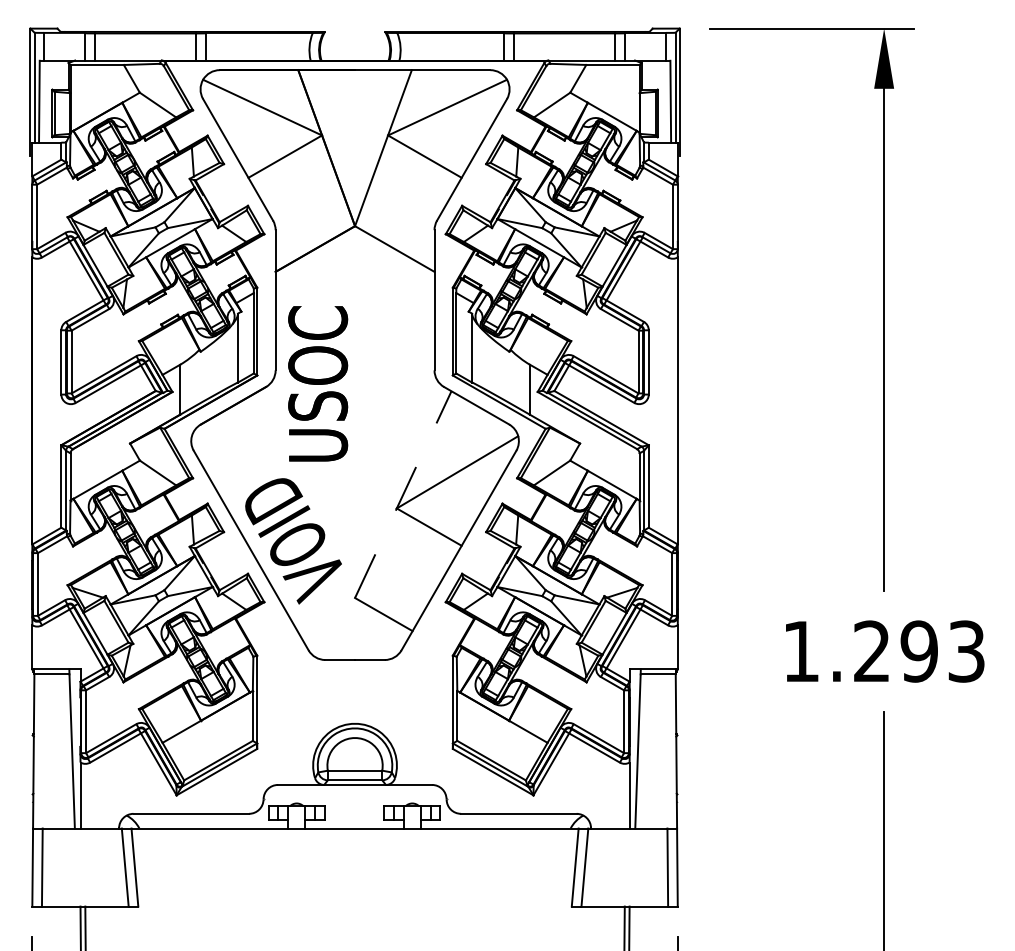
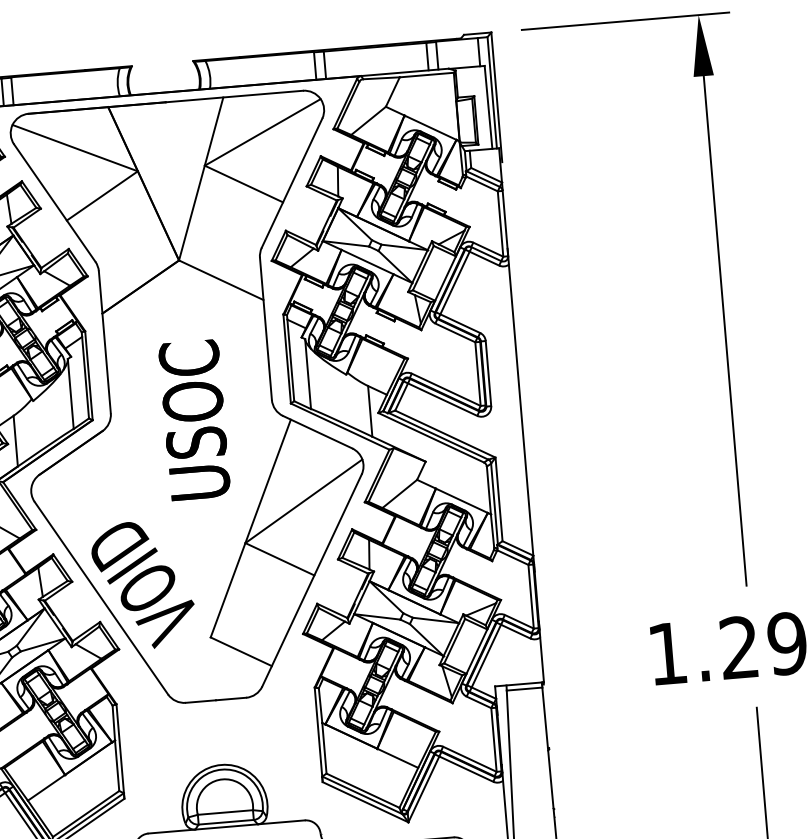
text: (318, 383) -> (194, 419), moved
line: (403, 494) -> (251, 528), dashed -> solid

